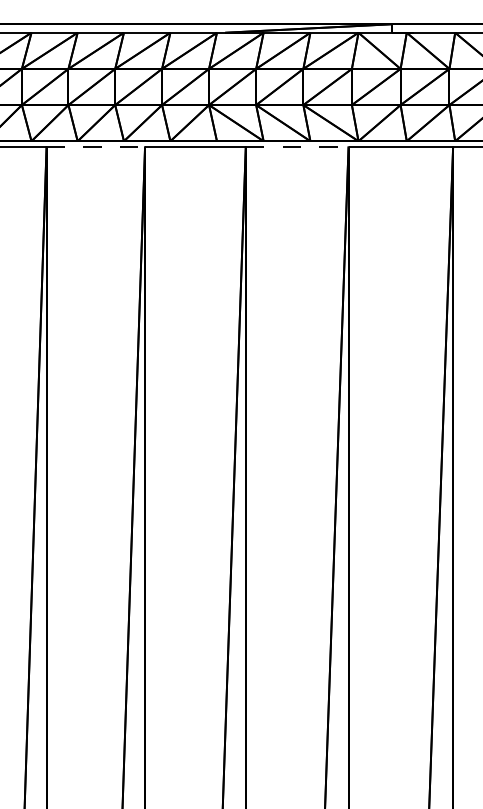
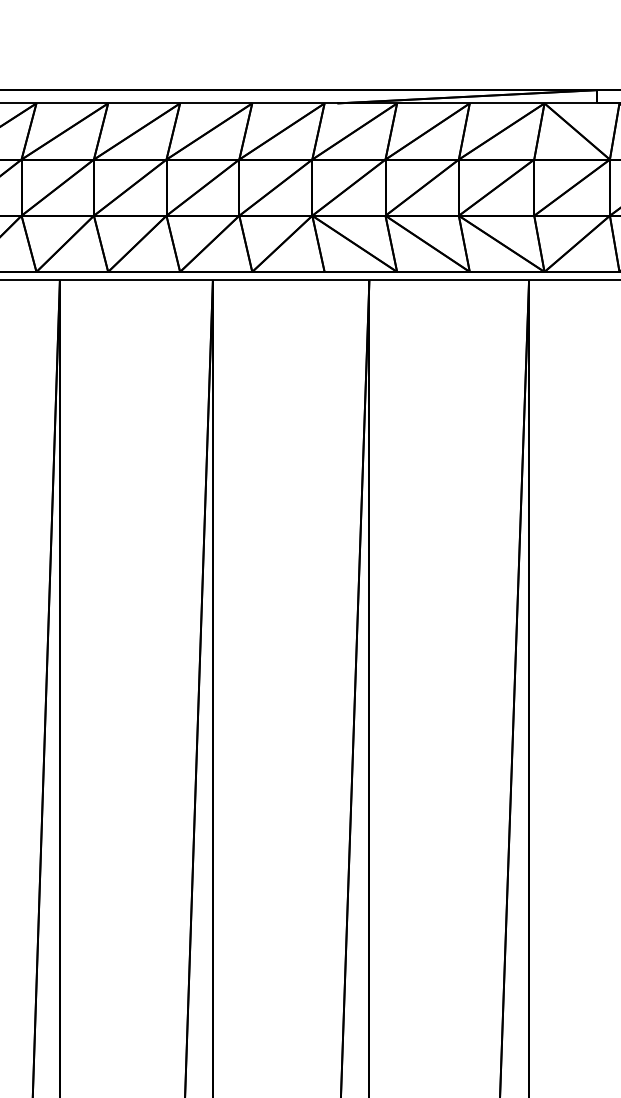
line: (96, 146) -> (137, 280), dashed -> solid
line: (297, 146) -> (449, 280), dashed -> solid

